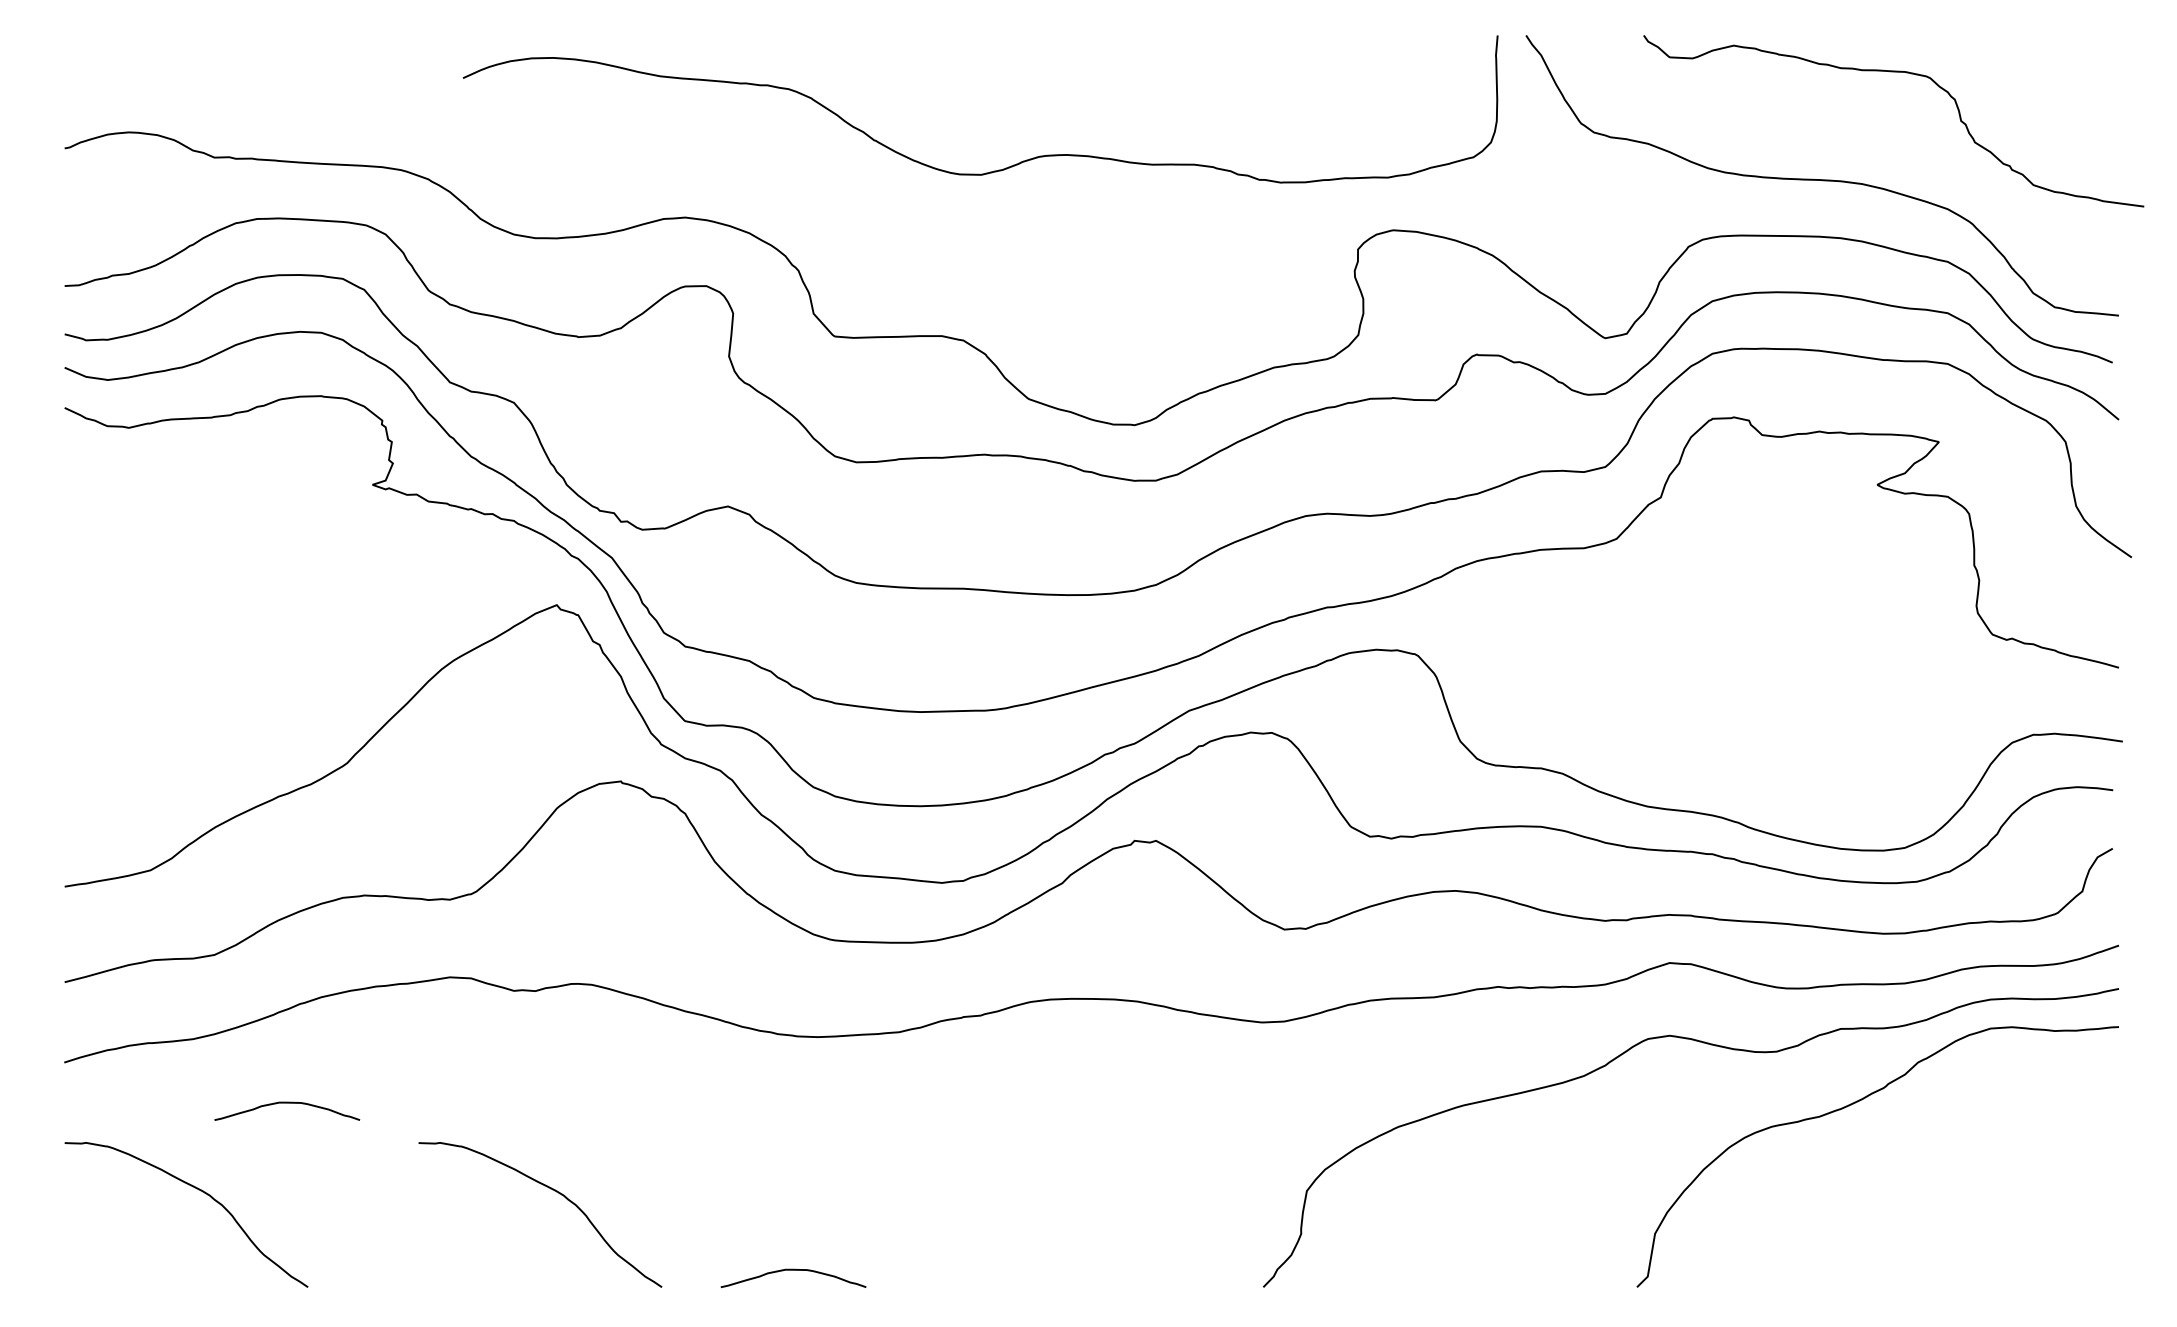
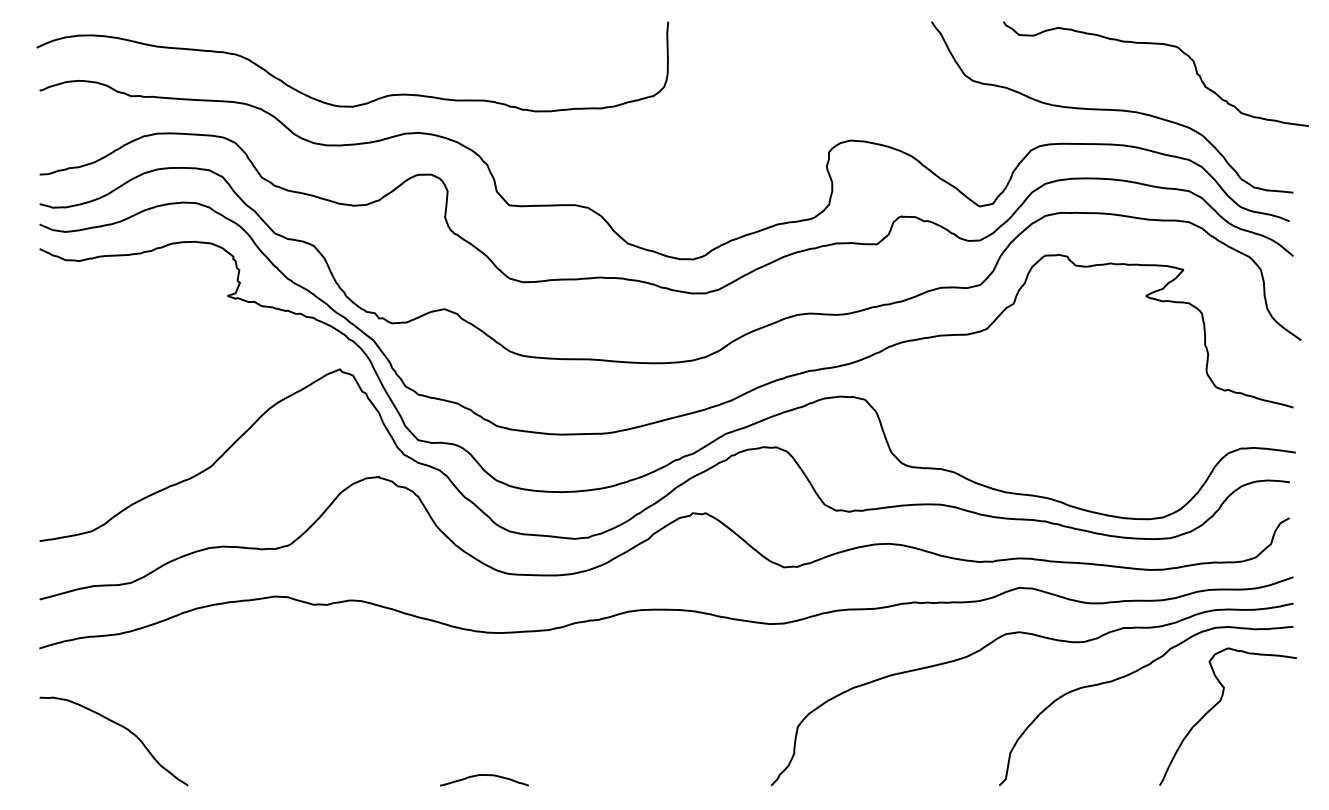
curve: (995, 169) -> (361, 103), moved
curve: (287, 1103) -> (175, 673), removed
curve: (1992, 1155) -> (1216, 705), added
curve: (551, 1190) -> (336, 726), removed

